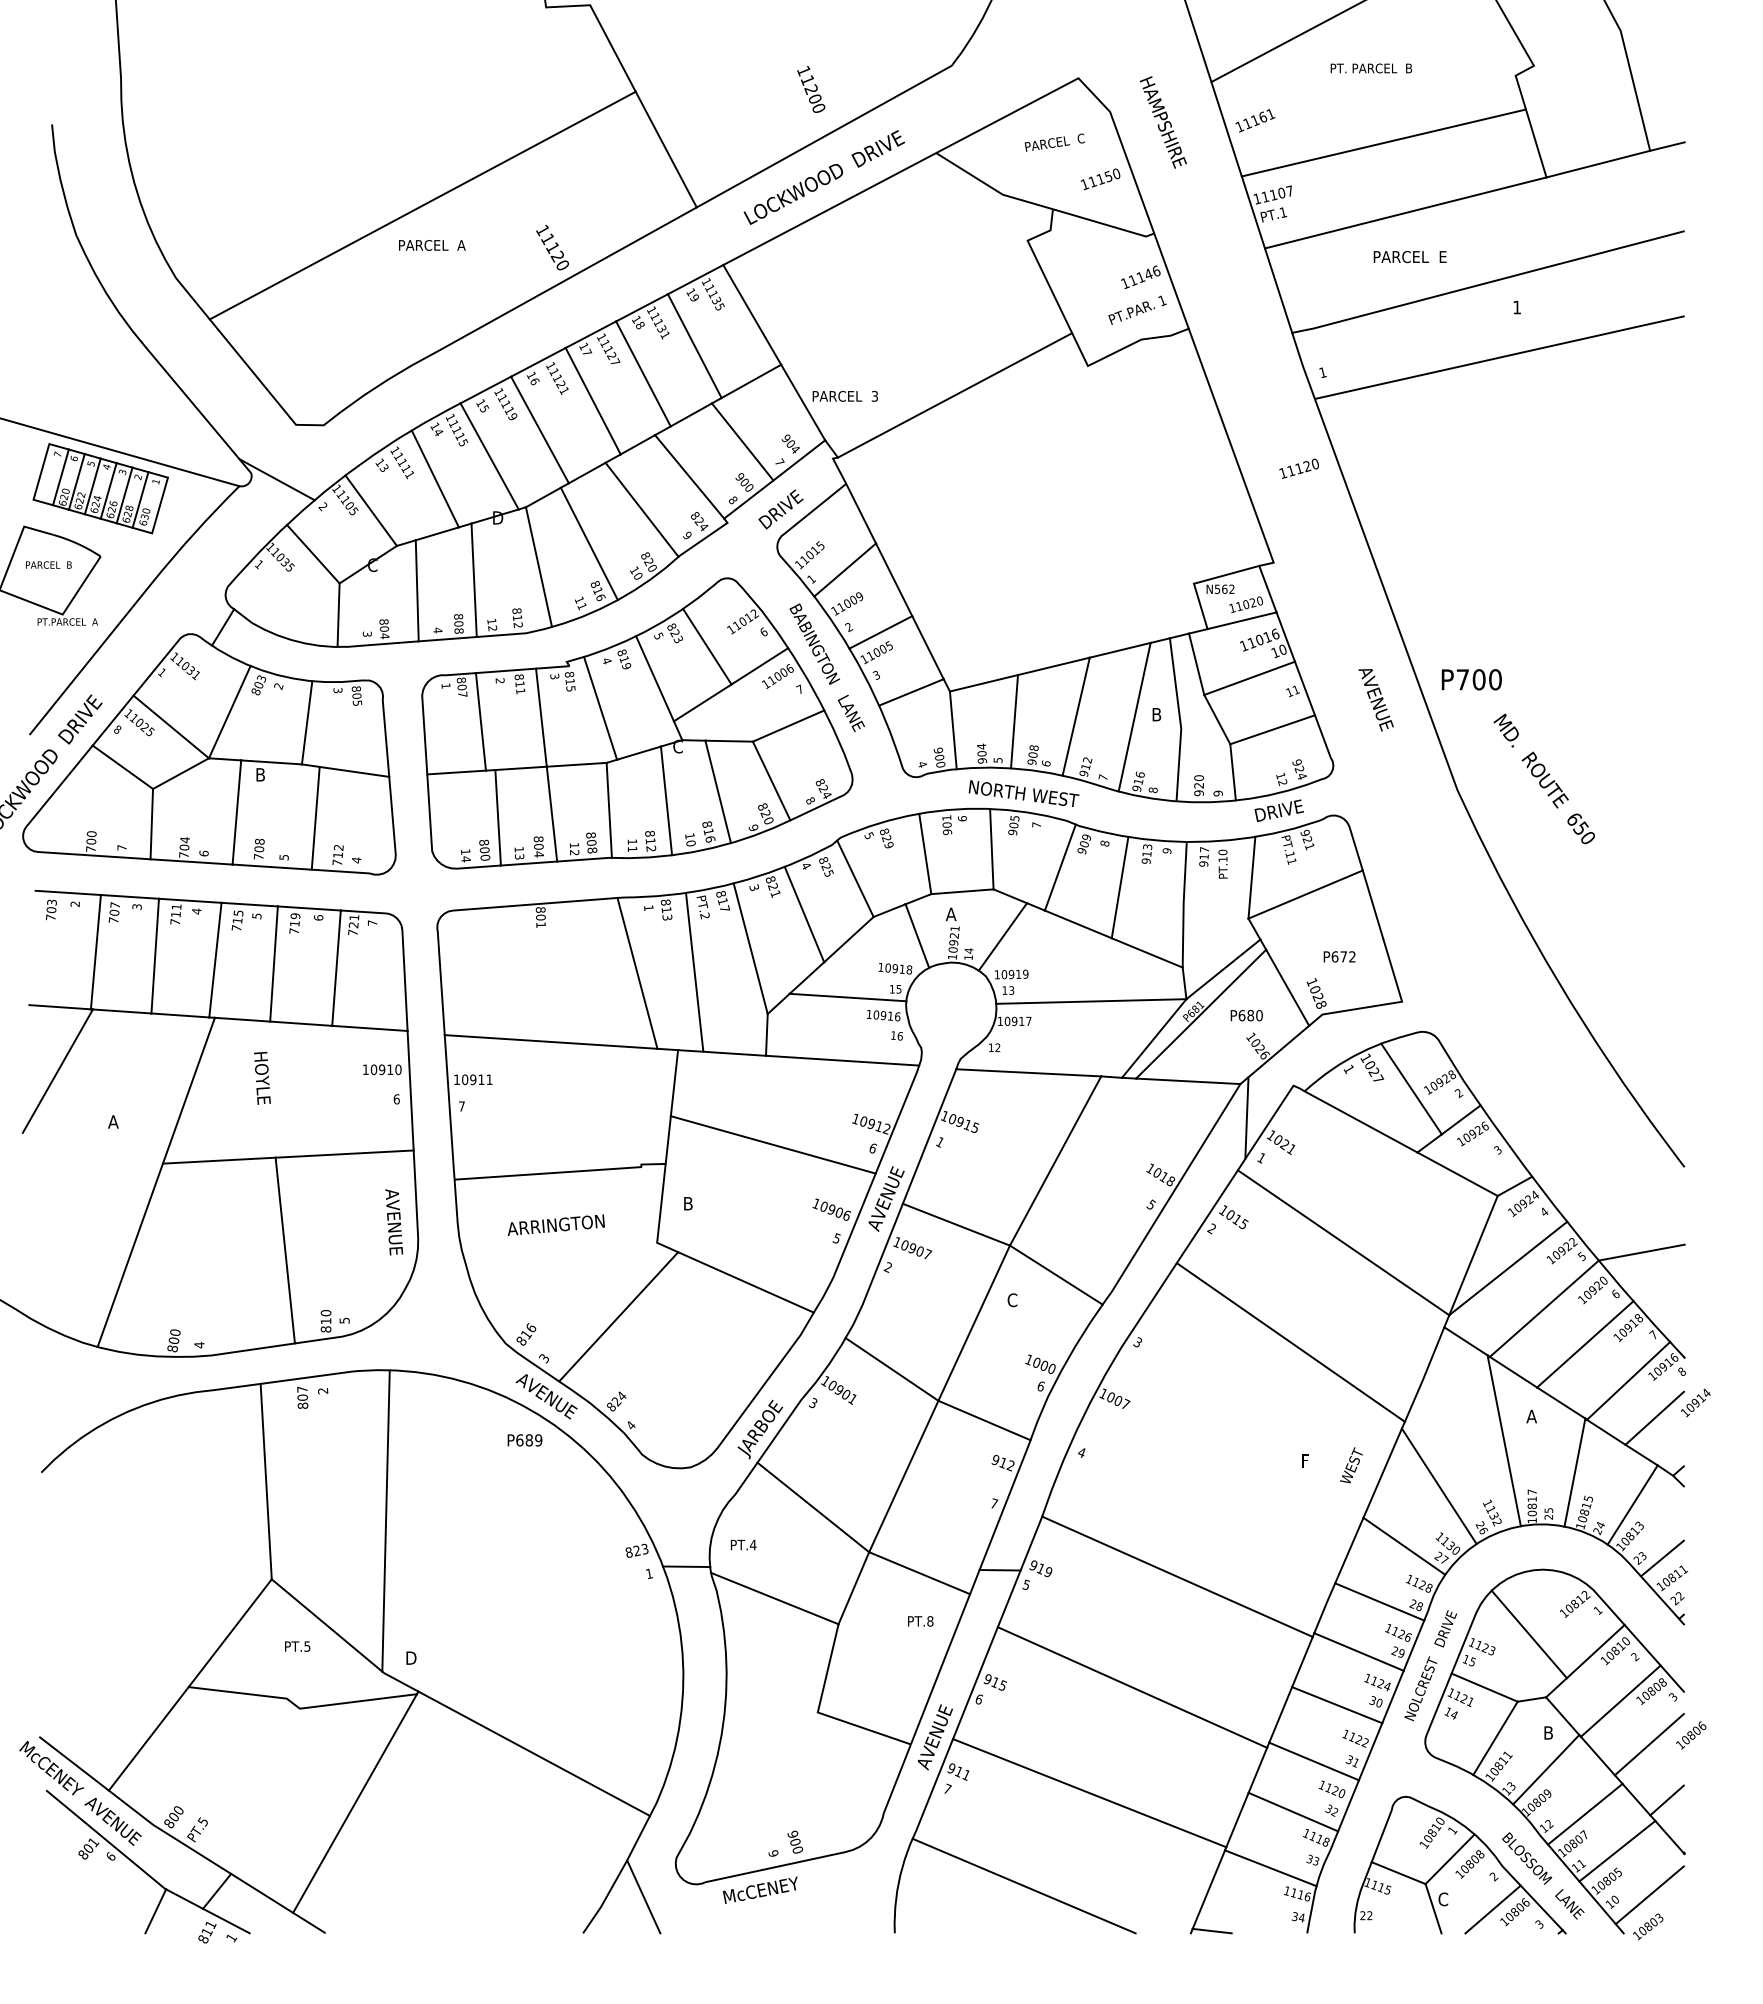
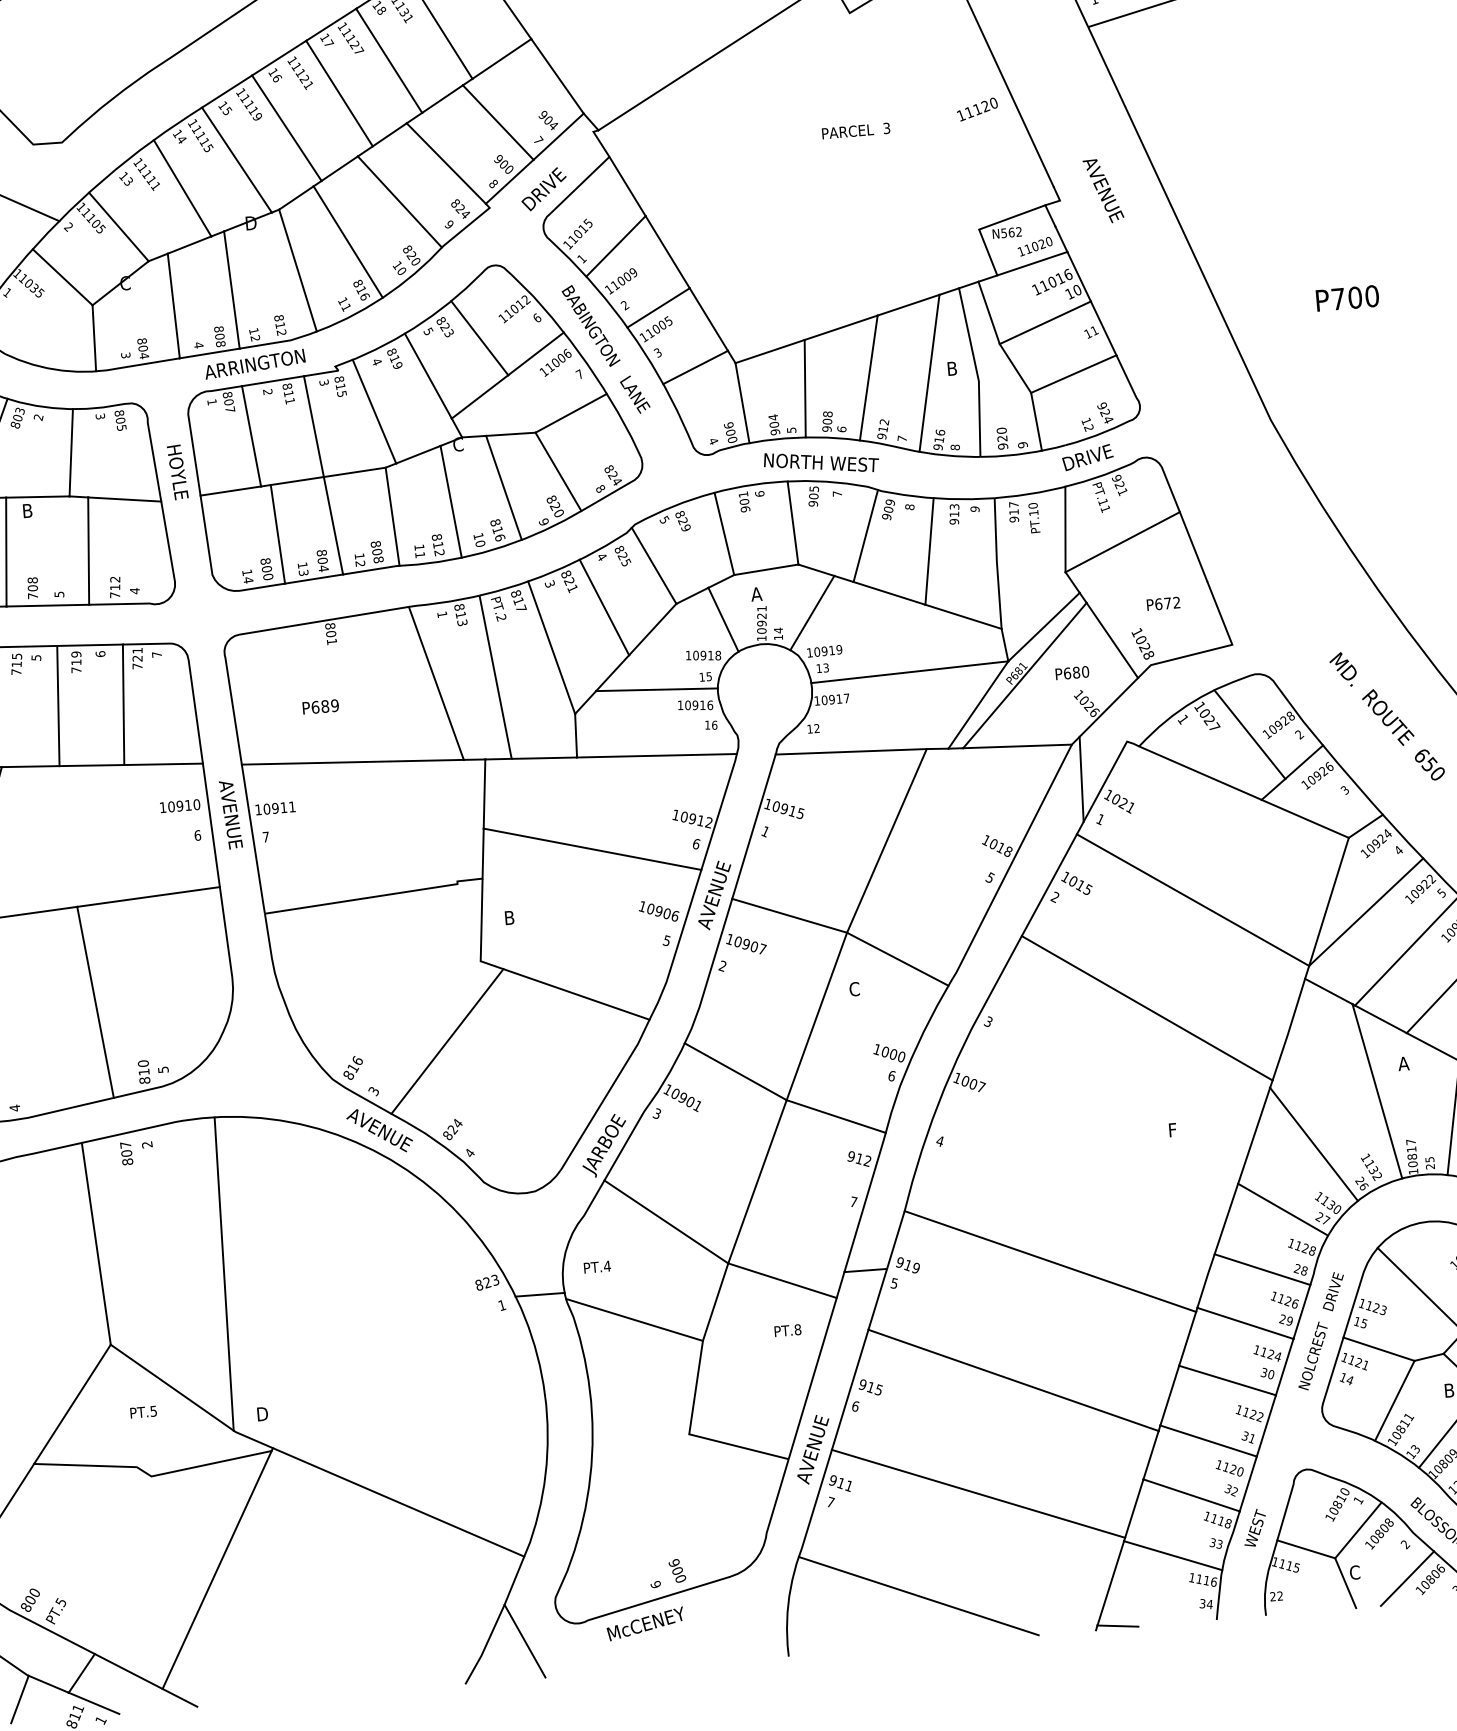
text: (844, 395) -> (855, 130), moved
text: (1298, 468) -> (976, 109), moved
text: (1471, 679) -> (1347, 298), moved
text: (1375, 700) -> (1102, 191), moved
text: (1543, 778) -> (1386, 716), moved
text: (262, 1077) -> (177, 471), moved
text: (394, 1222) -> (231, 815), moved
text: (555, 1224) -> (254, 363), moved
text: (524, 1440) -> (320, 707), moved
text: (1351, 1465) -> (1255, 1527), moved

